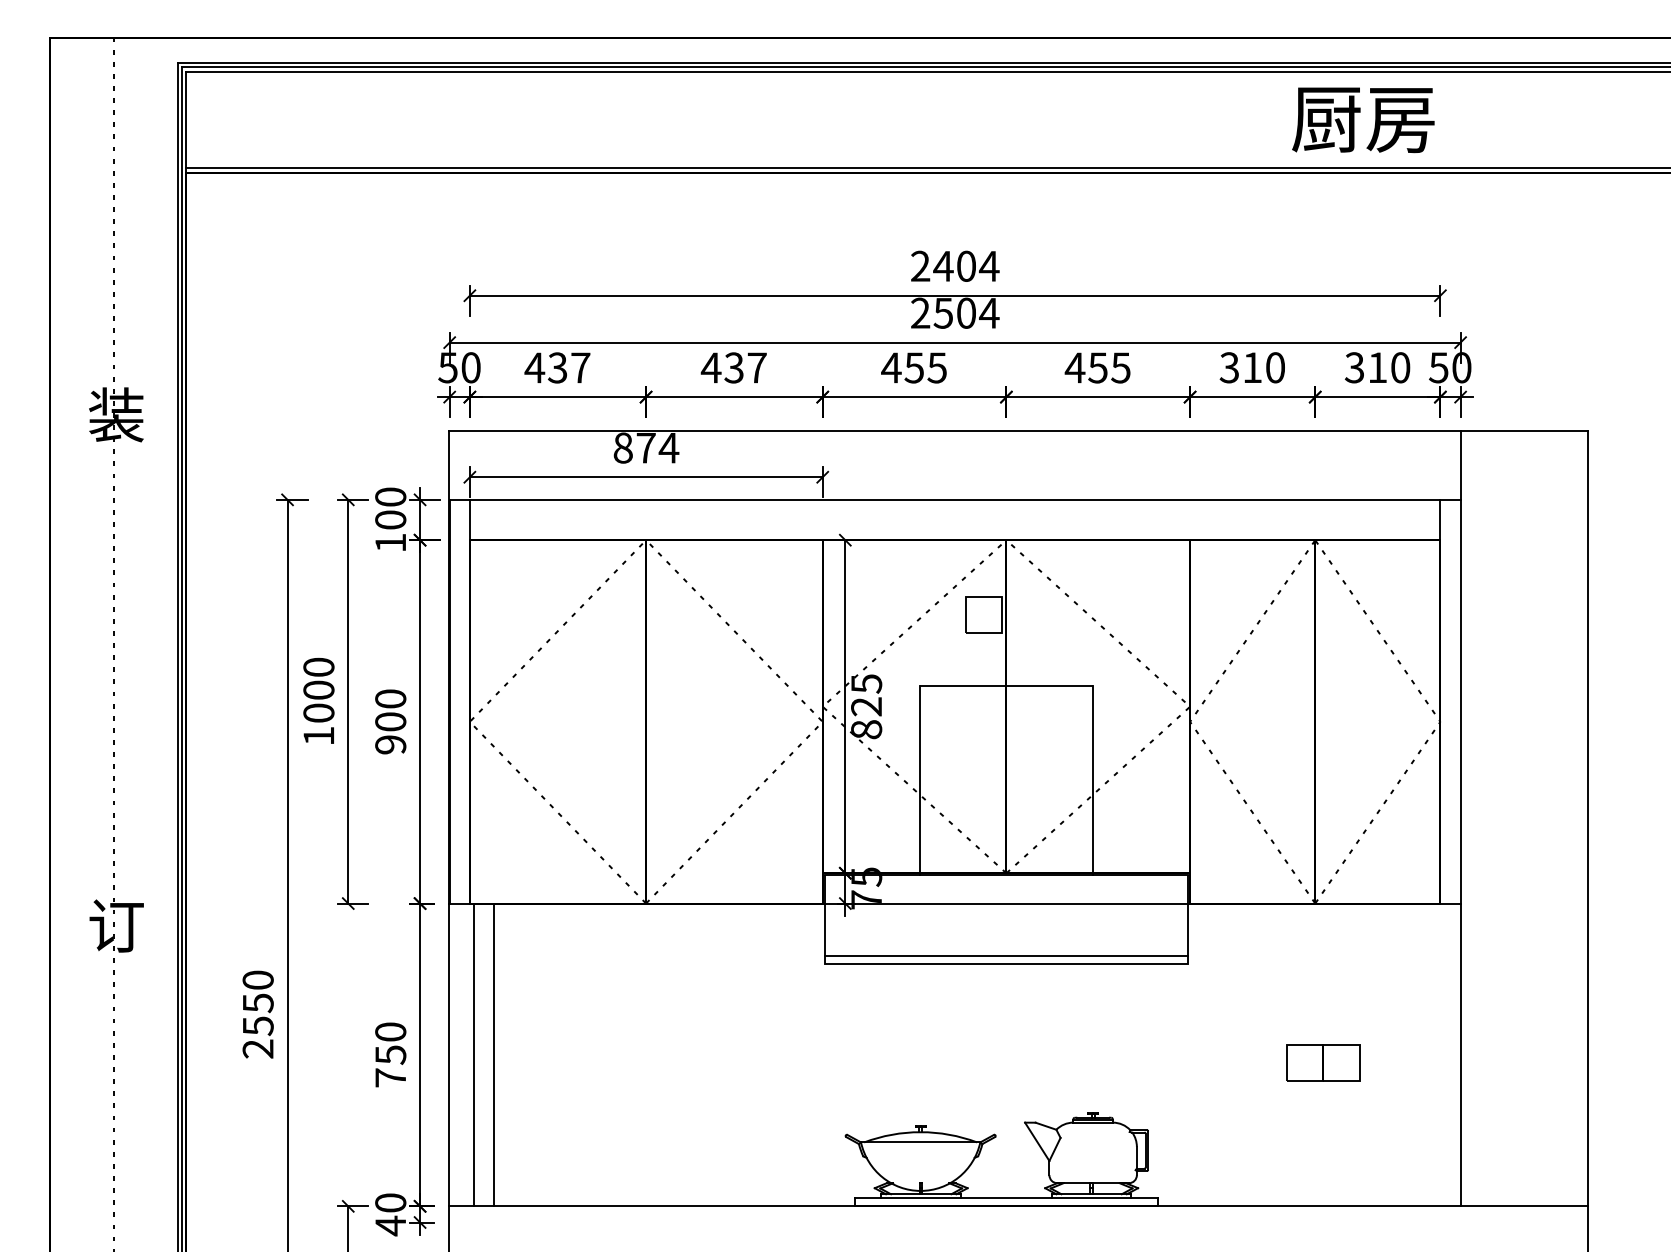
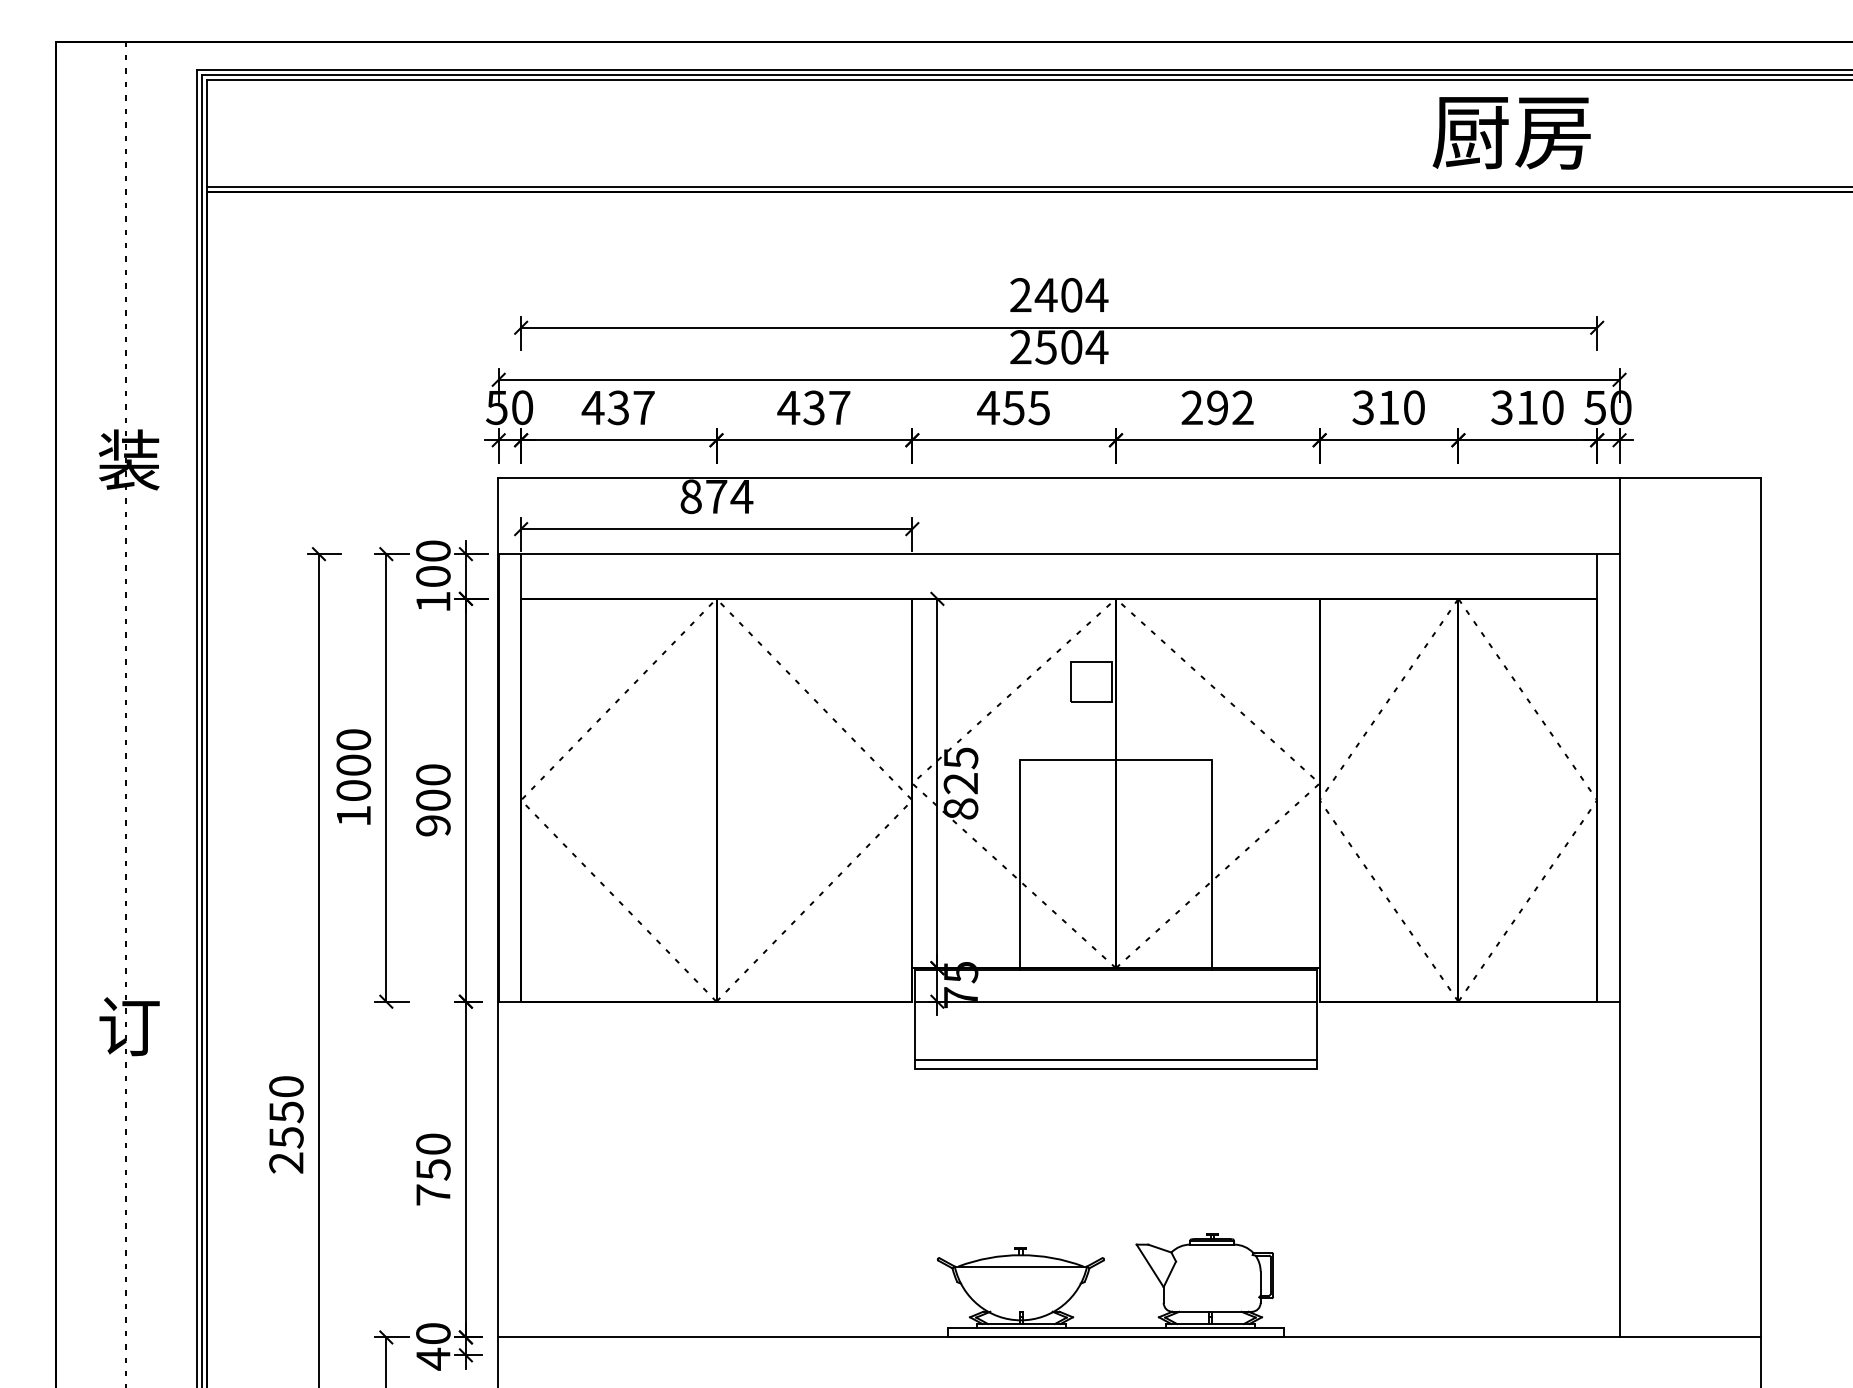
text: (1097, 367) -> (1216, 407), 455 -> 292
line: (473, 1054) -> (525, 1169), removed
line: (493, 1054) -> (547, 1169), removed
part: (1323, 1062) -> (1467, 1177), removed

